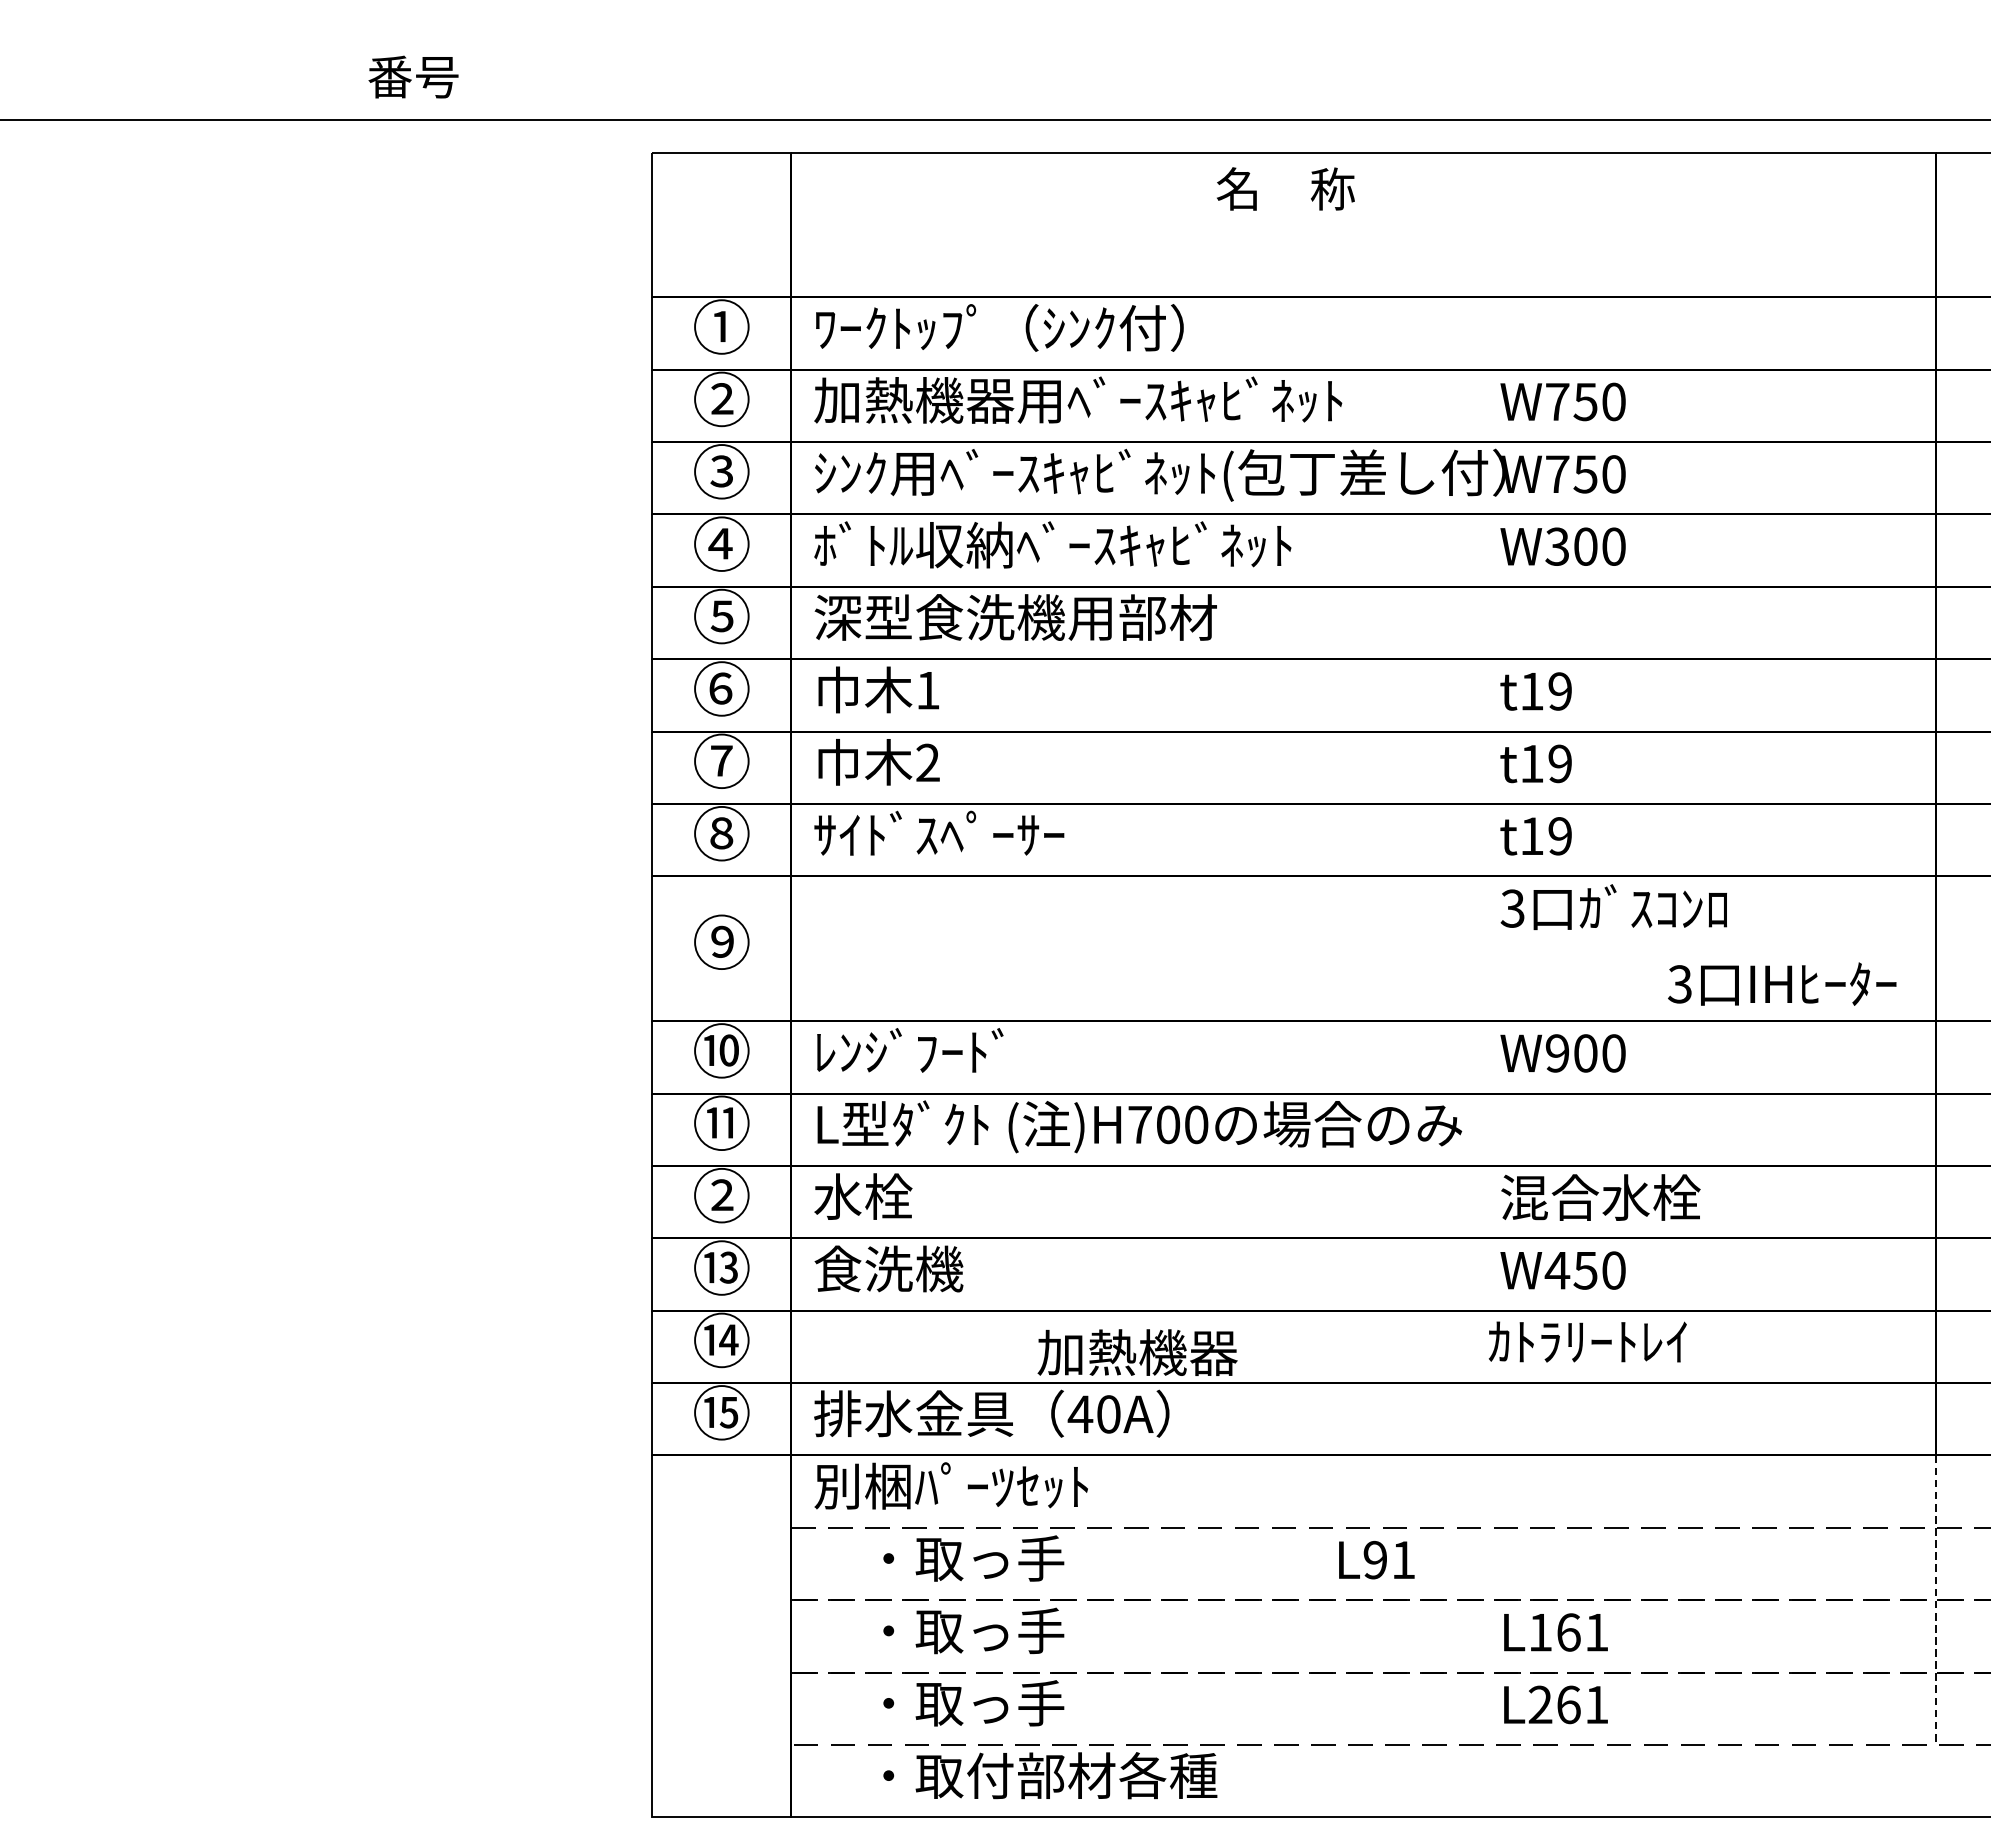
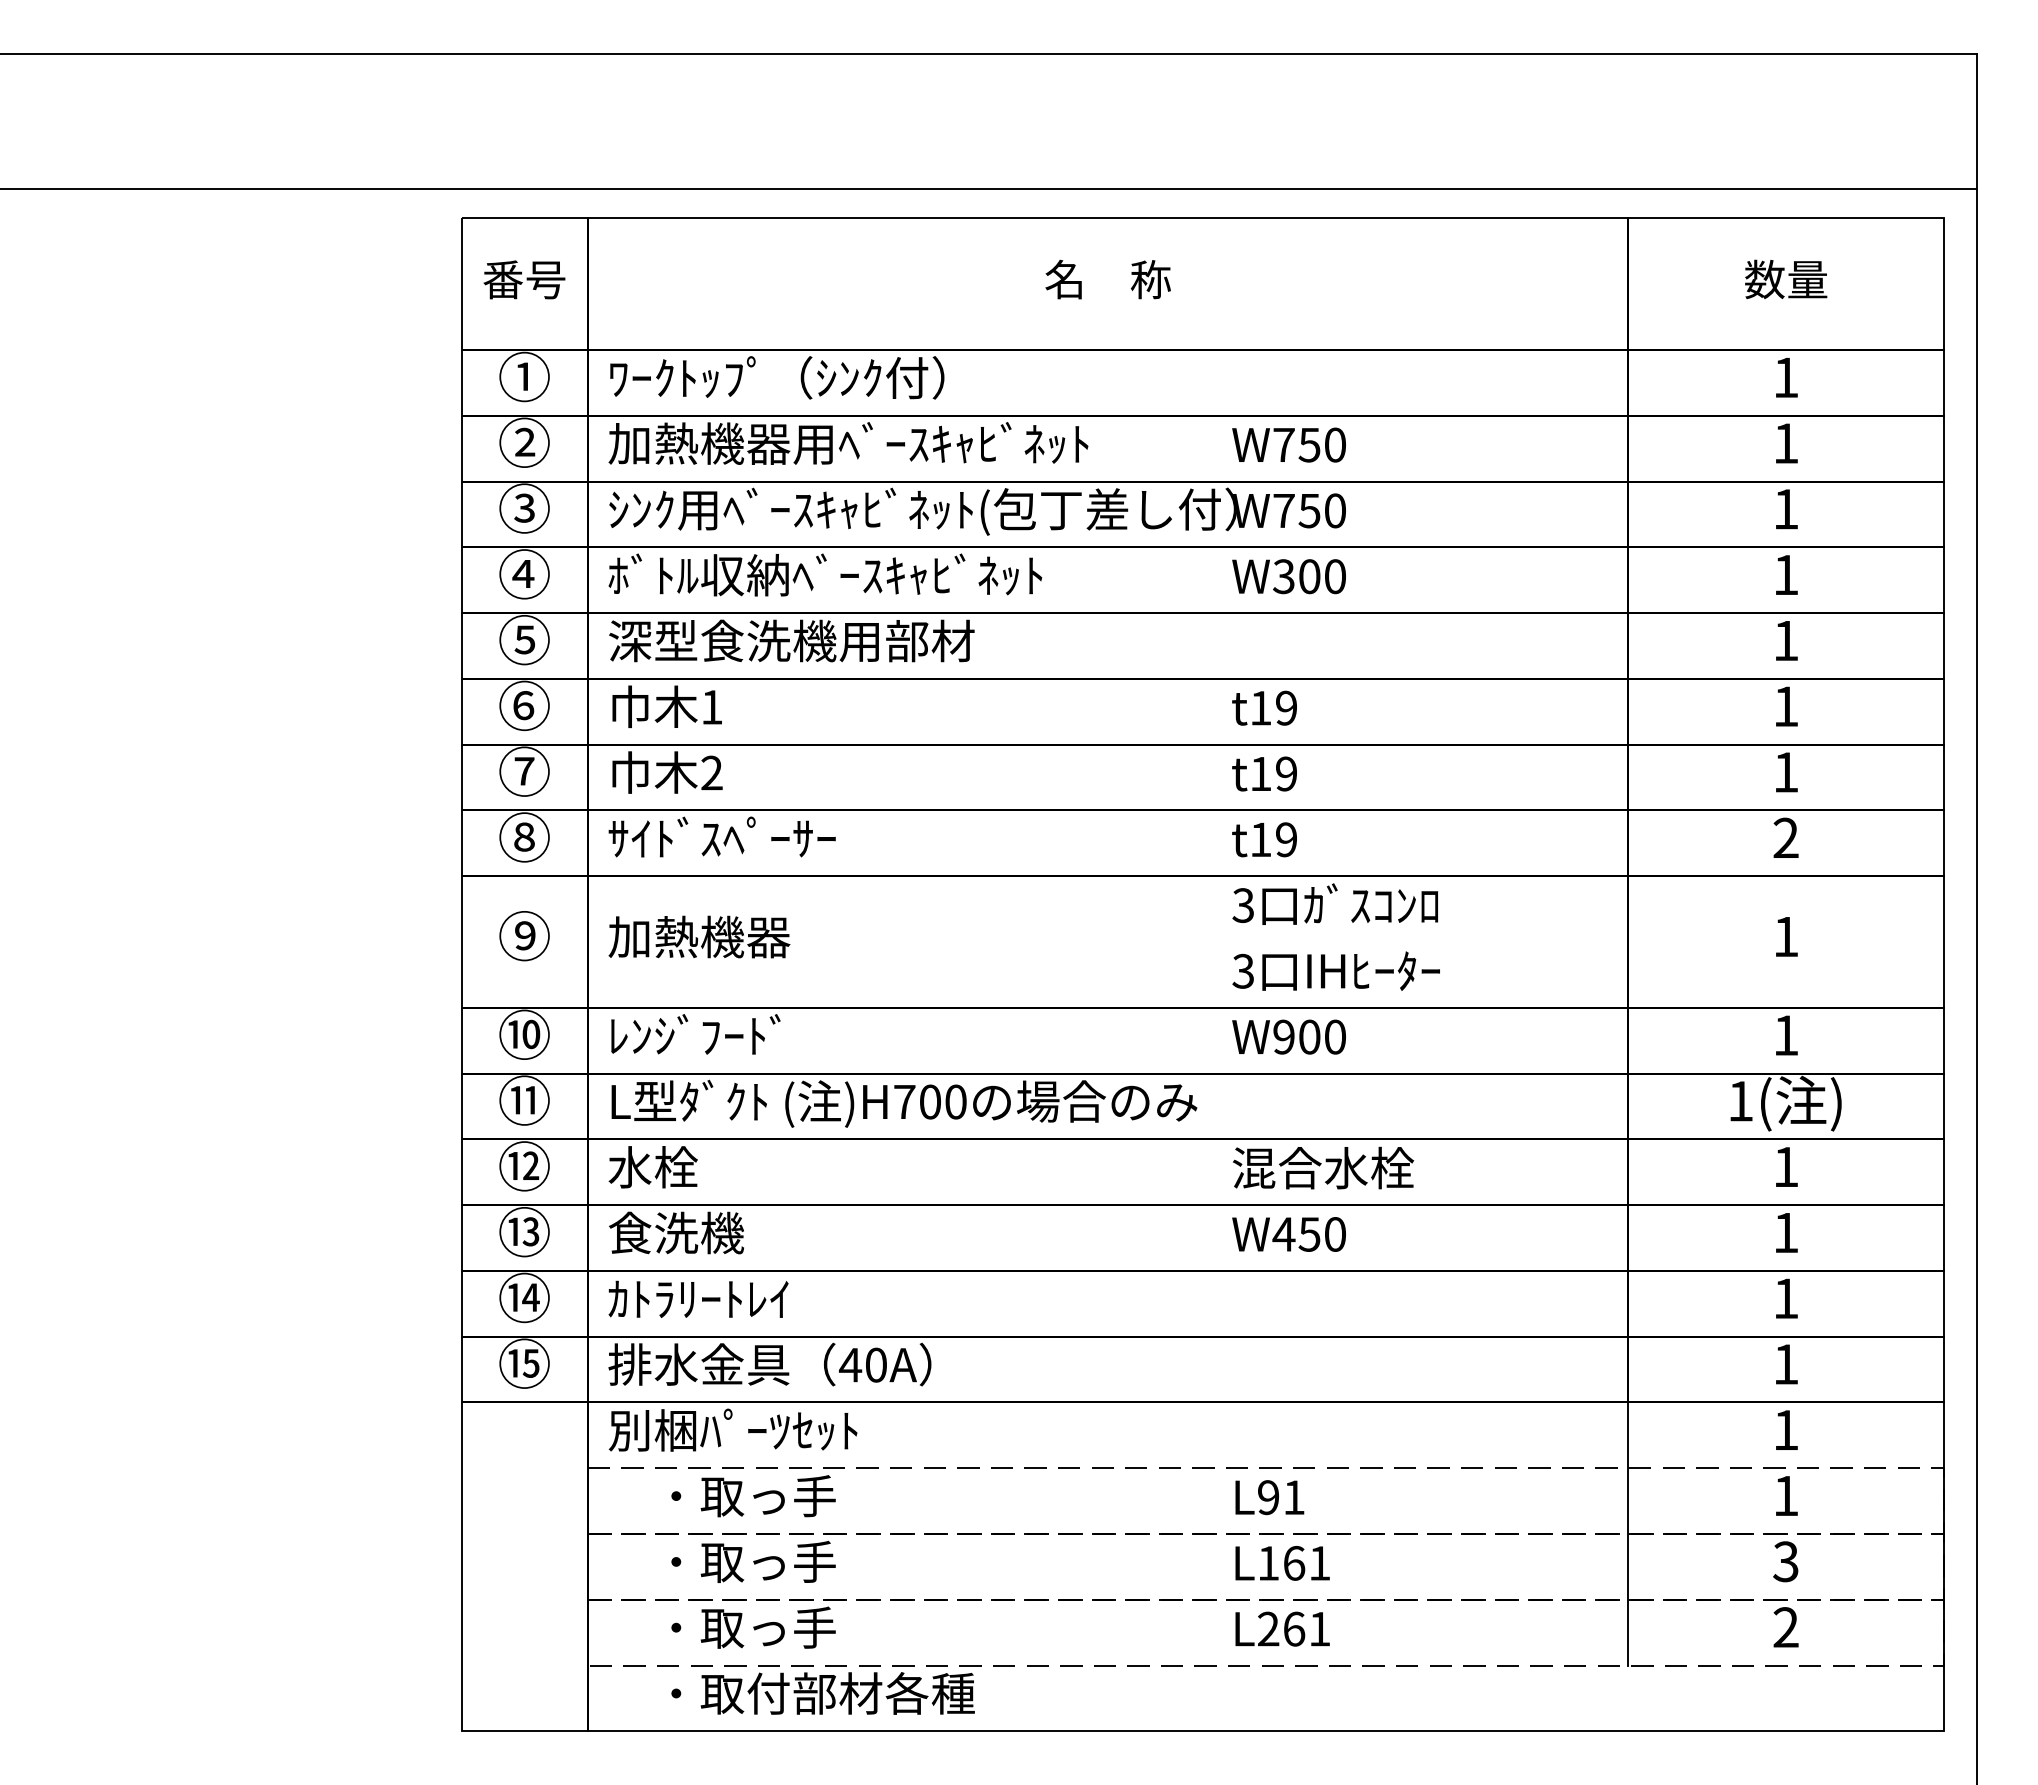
text: (413, 76) -> (524, 279), moved
text: (1285, 188) -> (1107, 279), moved
text: (1781, 983) -> (1335, 970), moved
text: (720, 1194) -> (523, 1165), ② -> ⑫
text: (1587, 1341) -> (698, 1298), moved
text: (1137, 1352) -> (699, 936), moved
text: (1376, 1560) -> (1269, 1497), moved
line: (1936, 1600) -> (1628, 1534), dashed -> solid

